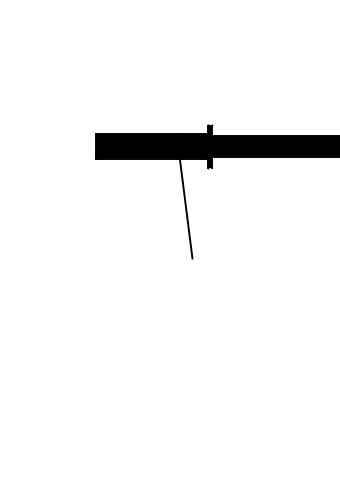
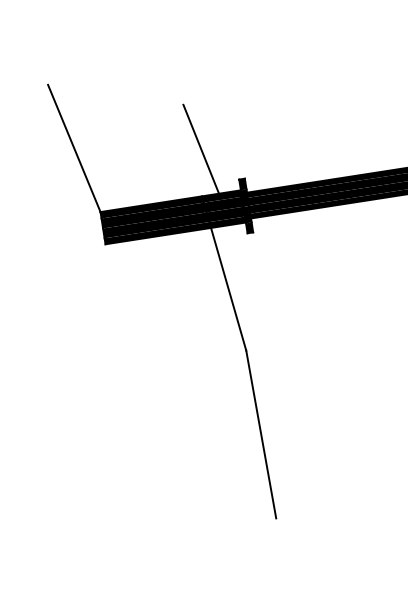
line: (83, 81) -> (74, 148), added
line: (181, 96) -> (200, 148), added
line: (193, 324) -> (260, 433), added

